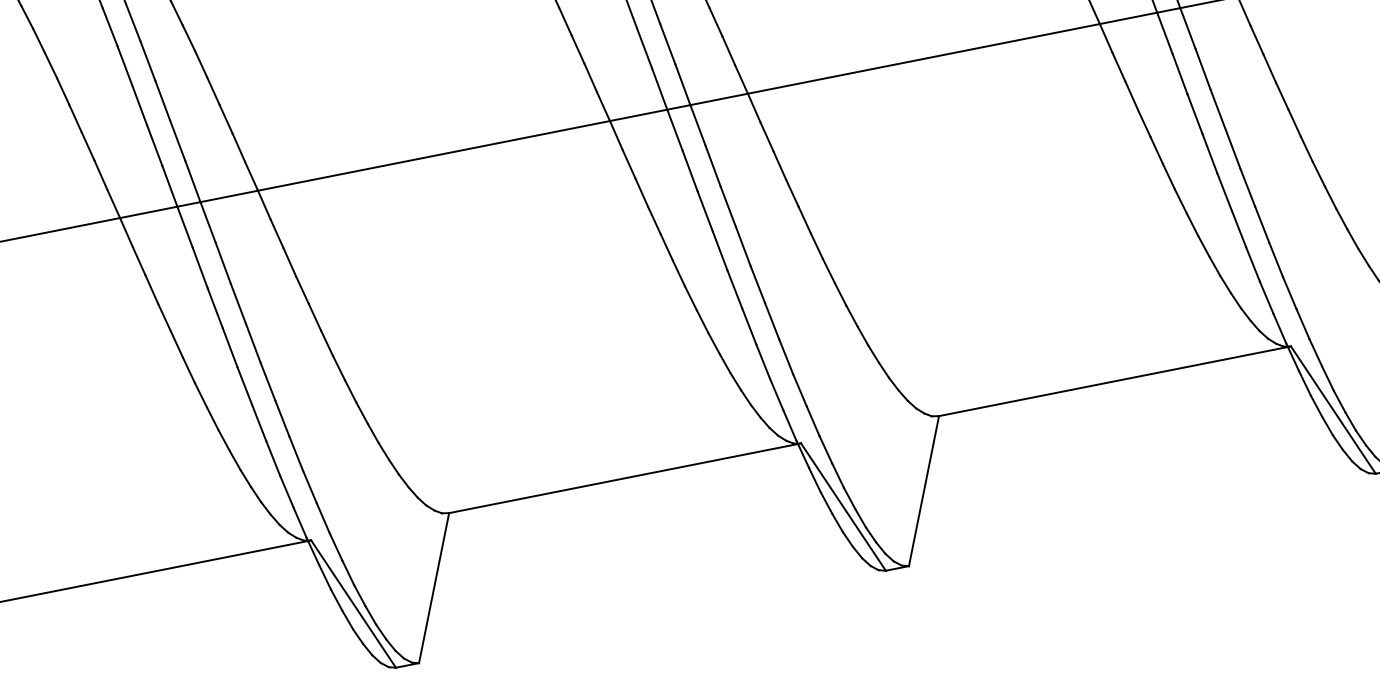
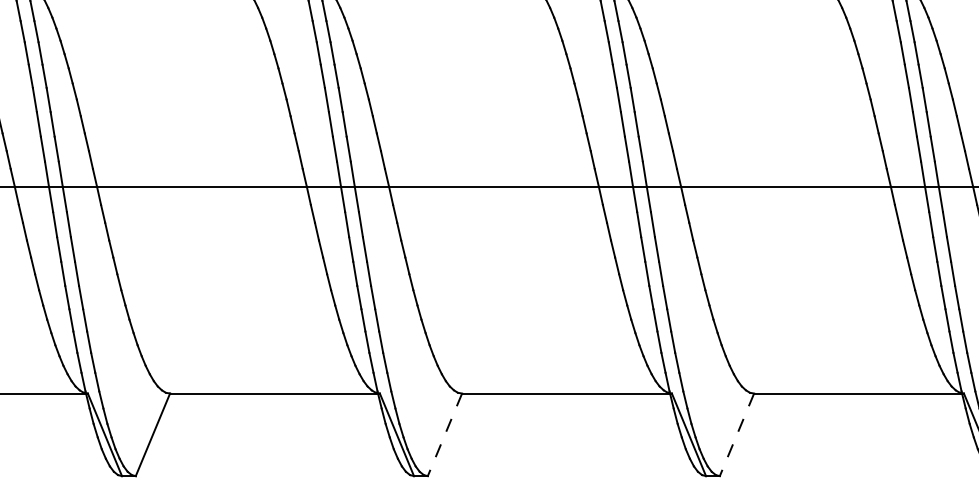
line: (923, 490) -> (736, 434), solid -> dashed
line: (433, 587) -> (444, 434), solid -> dashed

